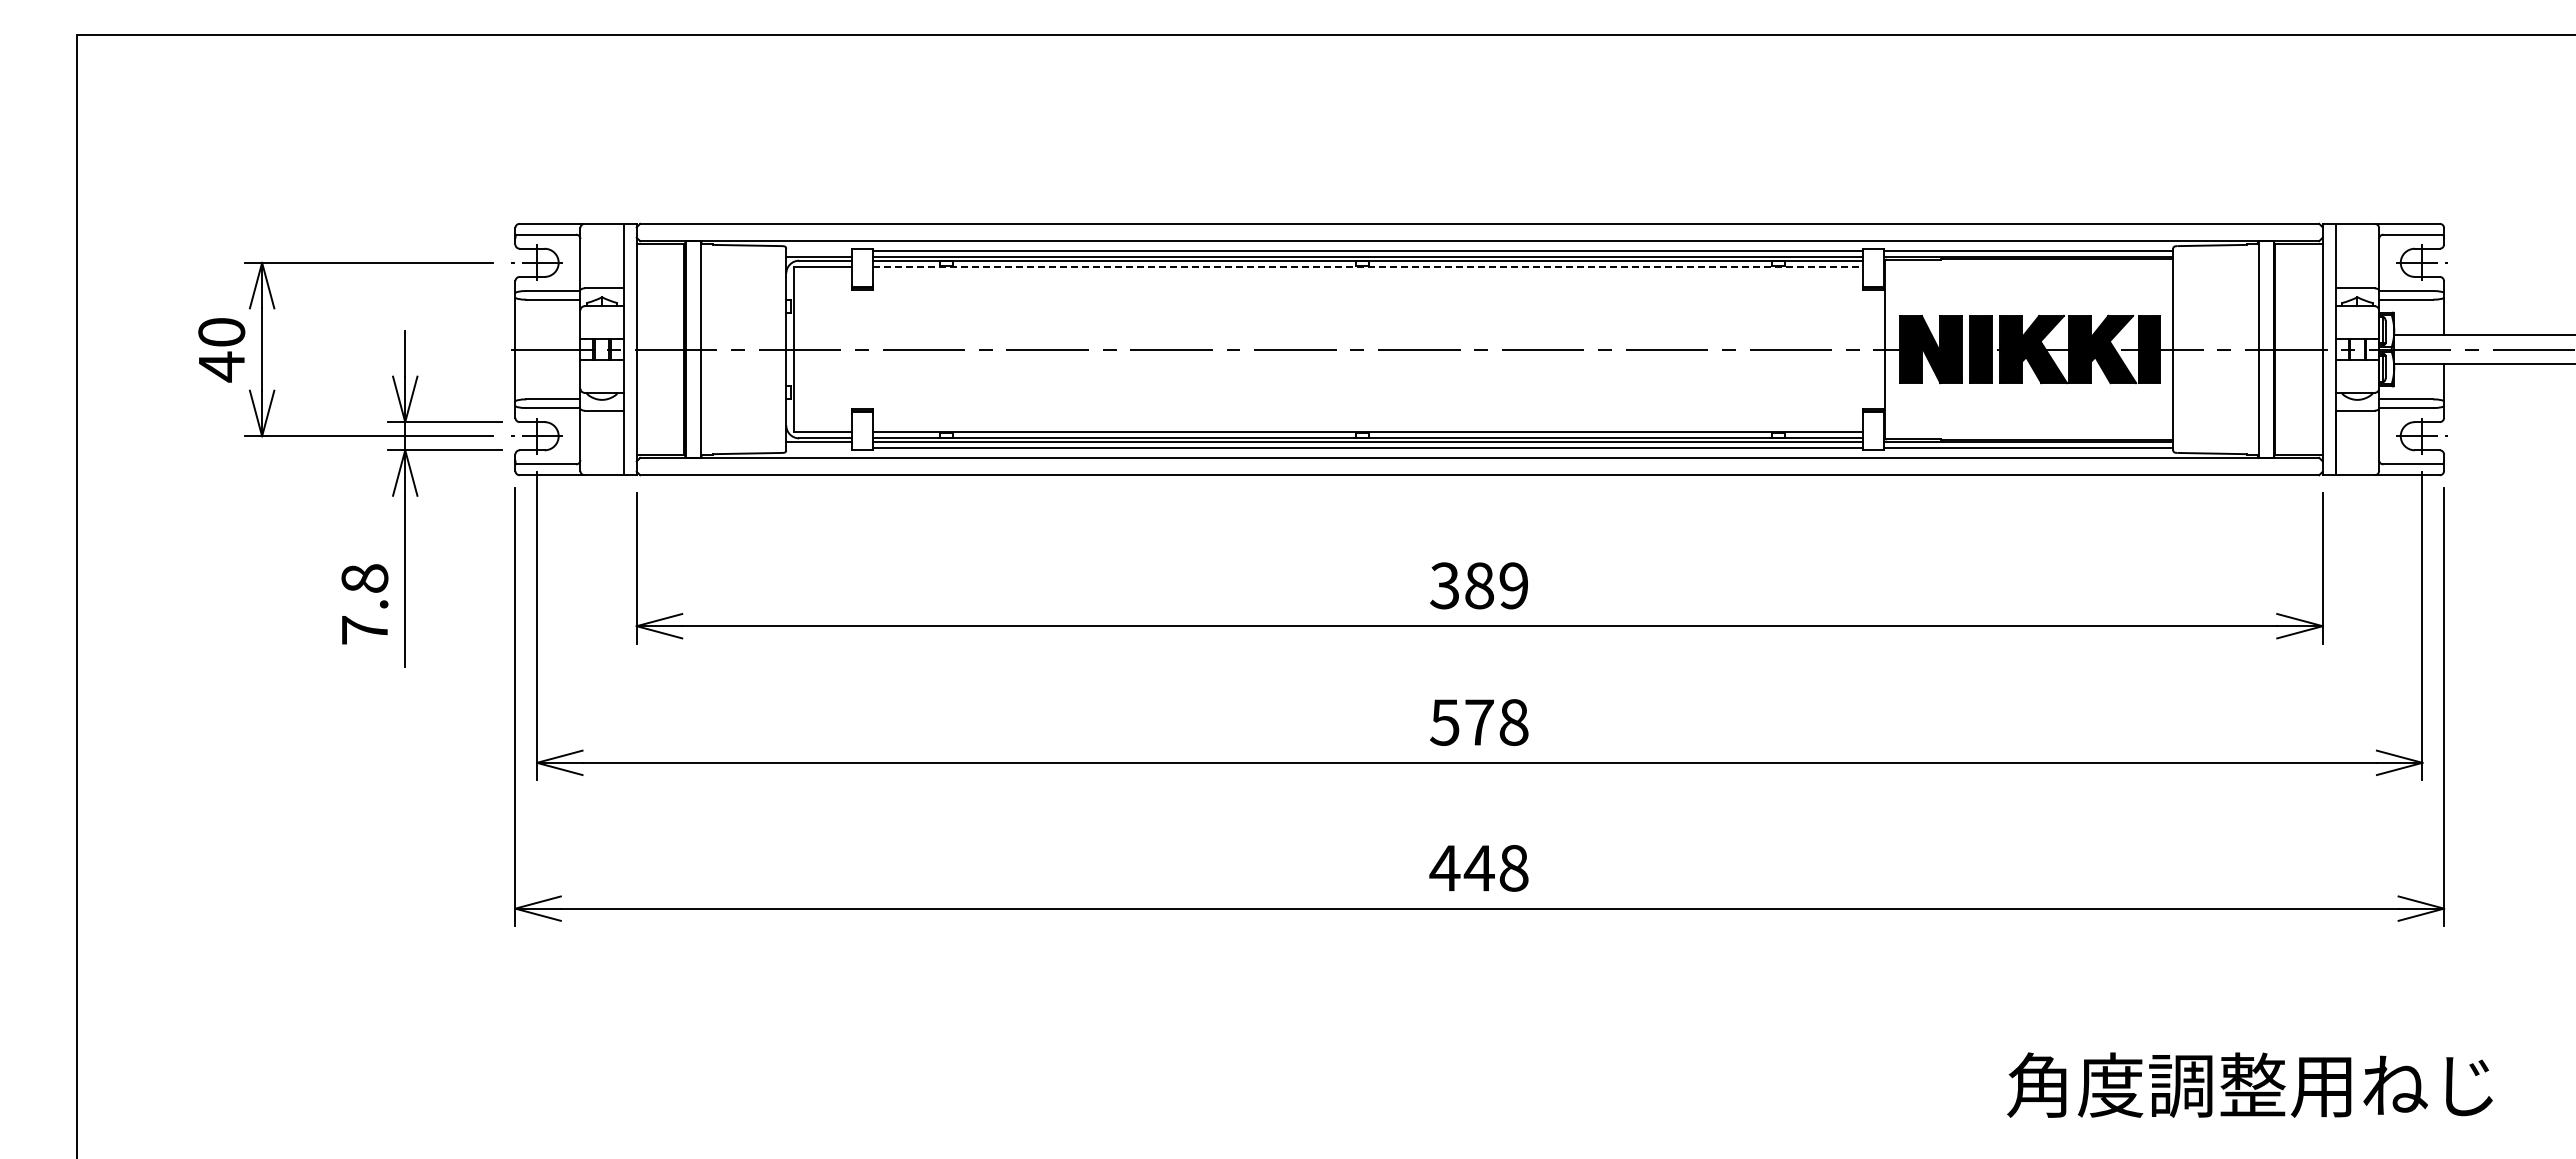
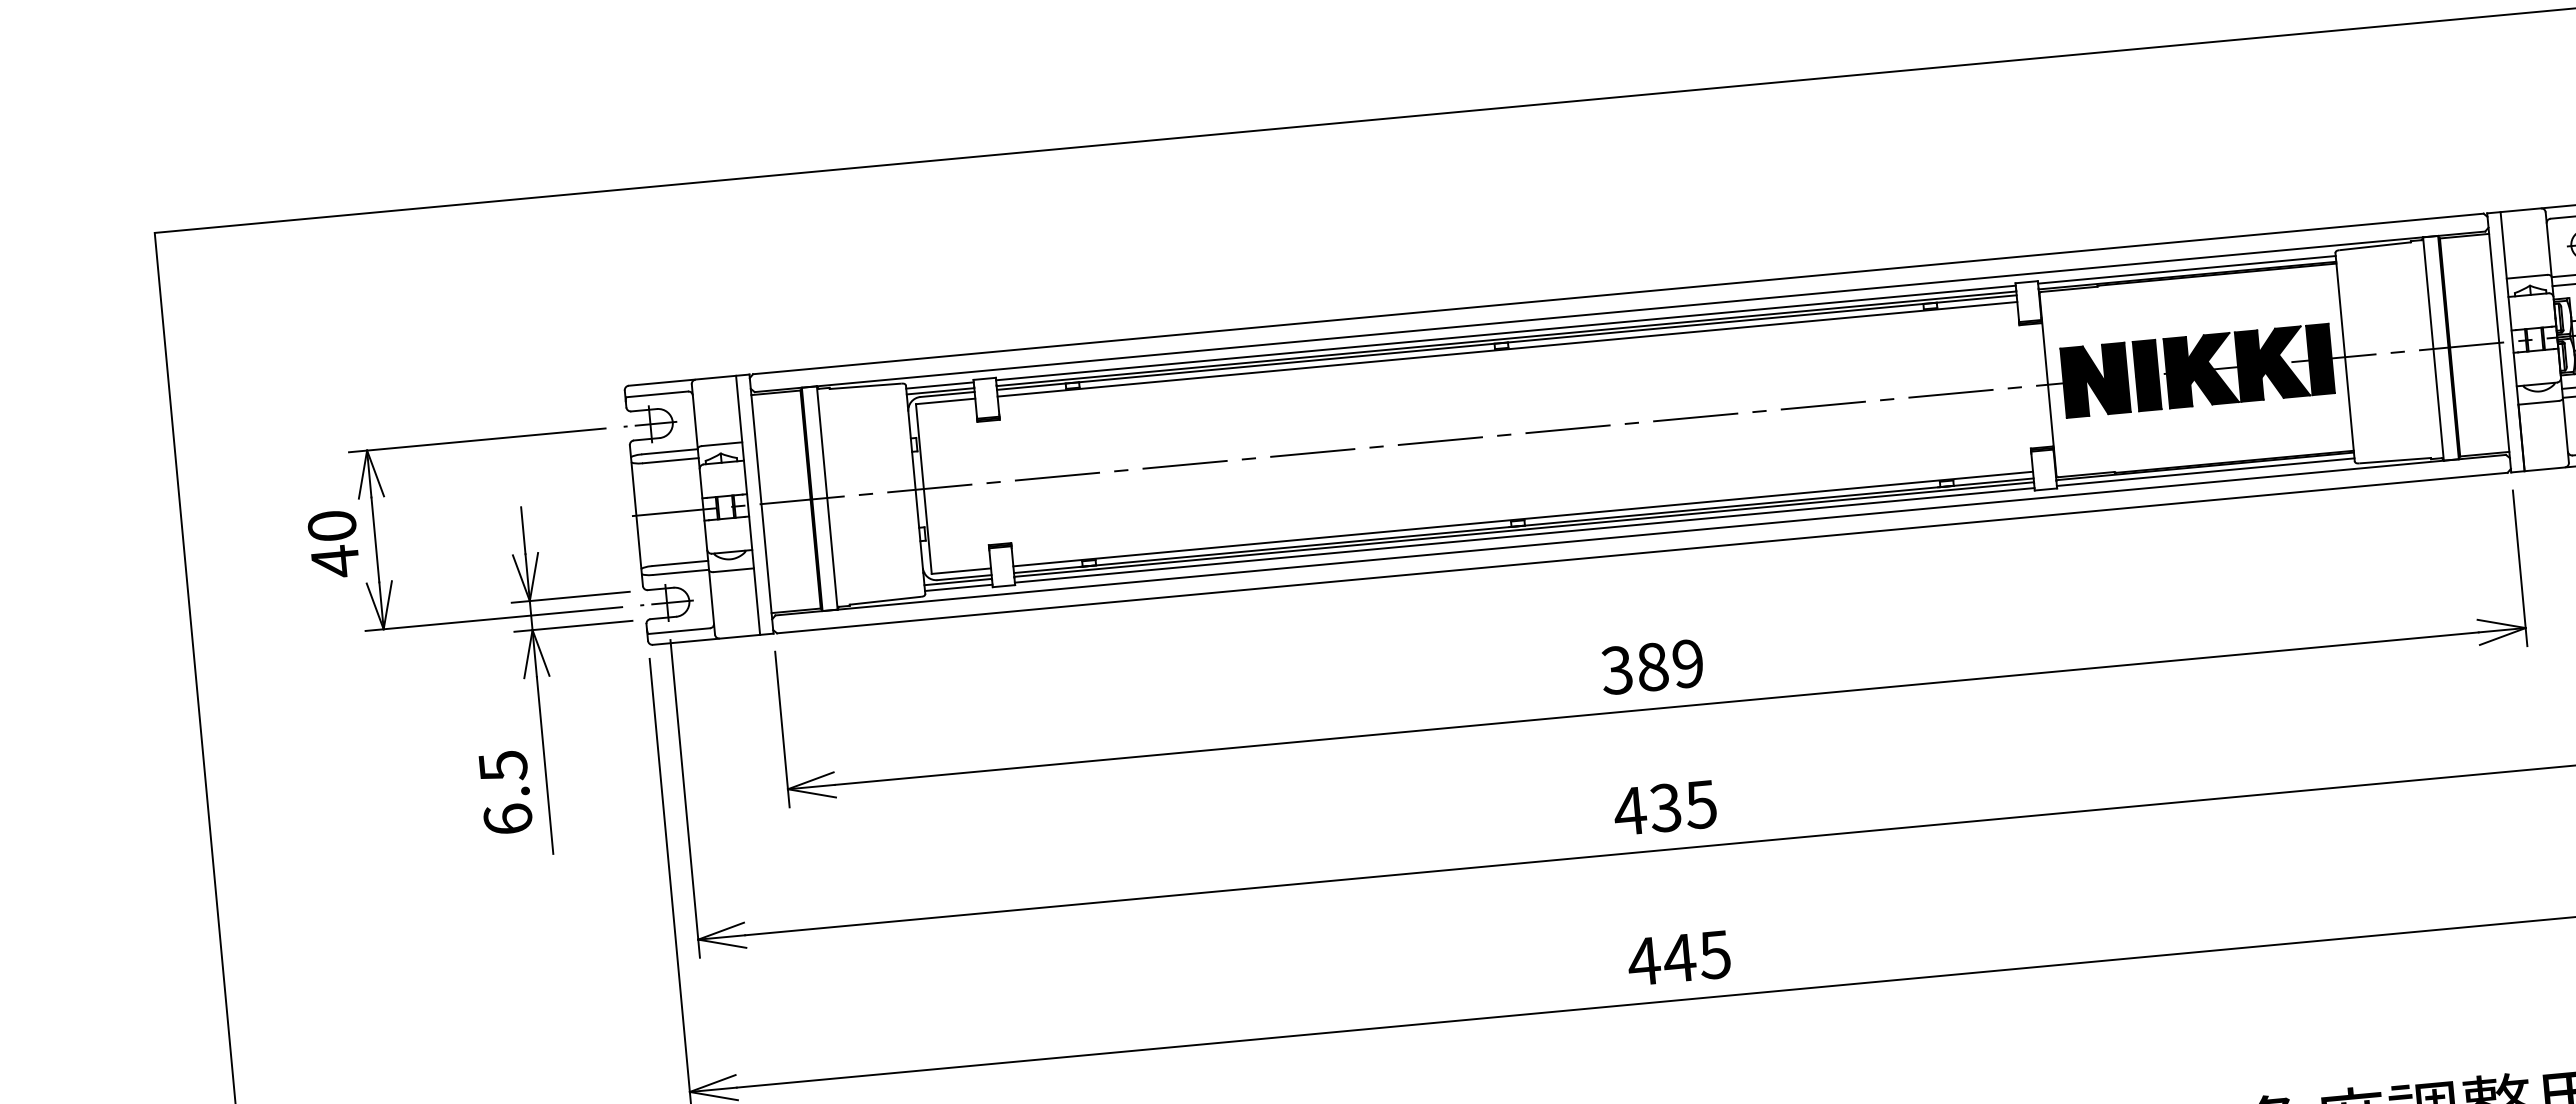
line: (818, 251) -> (939, 385), added
line: (1368, 267) -> (1507, 349), dashed -> solid
line: (818, 447) -> (958, 587), added
text: (364, 604) -> (505, 792), 7.8 -> 6.5
text: (1478, 722) -> (1664, 808), 578 -> 435
text: (1513, 868) -> (1714, 955), 448 -> 445

